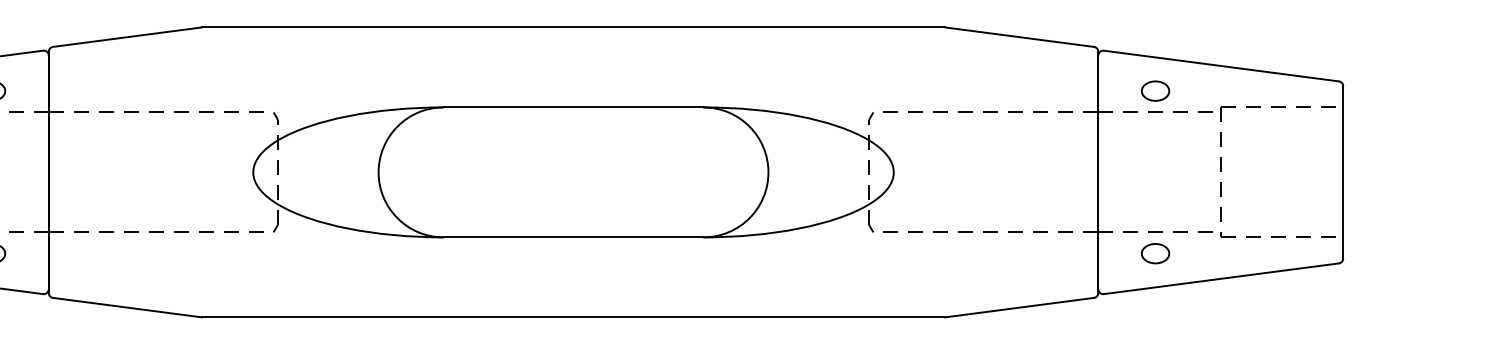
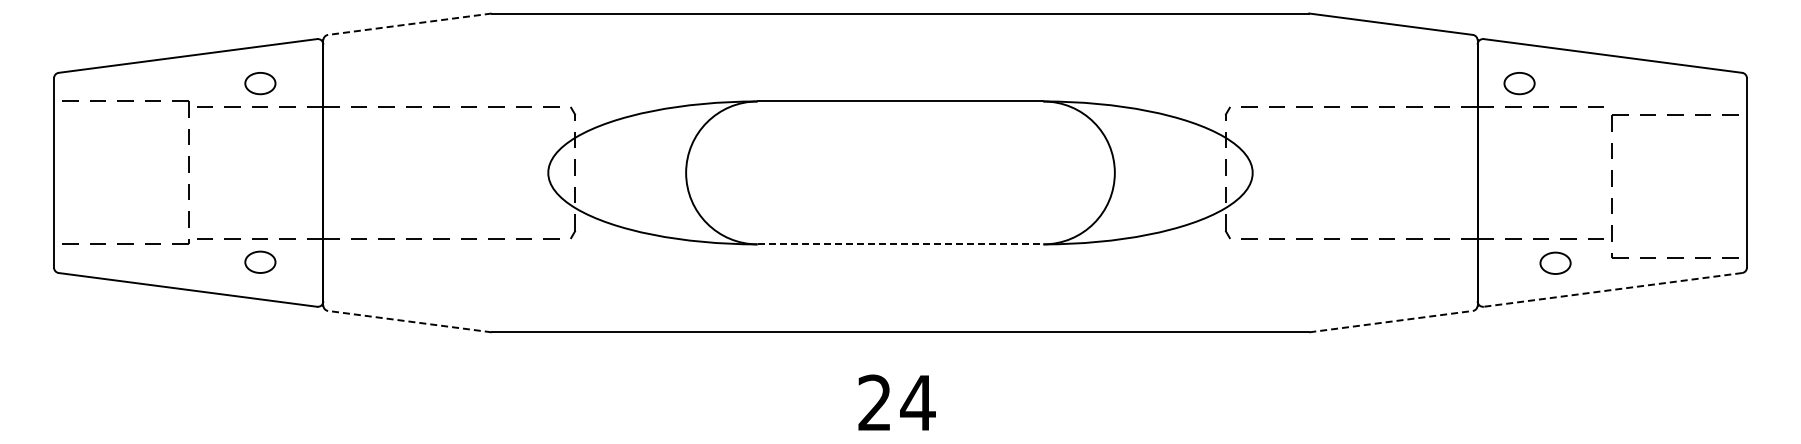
line: (127, 37) -> (409, 24), solid -> dashed
part: (1155, 91) -> (1519, 83), moved
part: (1220, 172) -> (1612, 186), moved
line: (573, 237) -> (900, 244), solid -> dashed
part: (1155, 252) -> (1555, 262), moved
line: (1220, 278) -> (1612, 289), solid -> dashed
line: (127, 307) -> (409, 321), solid -> dashed
line: (1020, 307) -> (1391, 321), solid -> dashed

